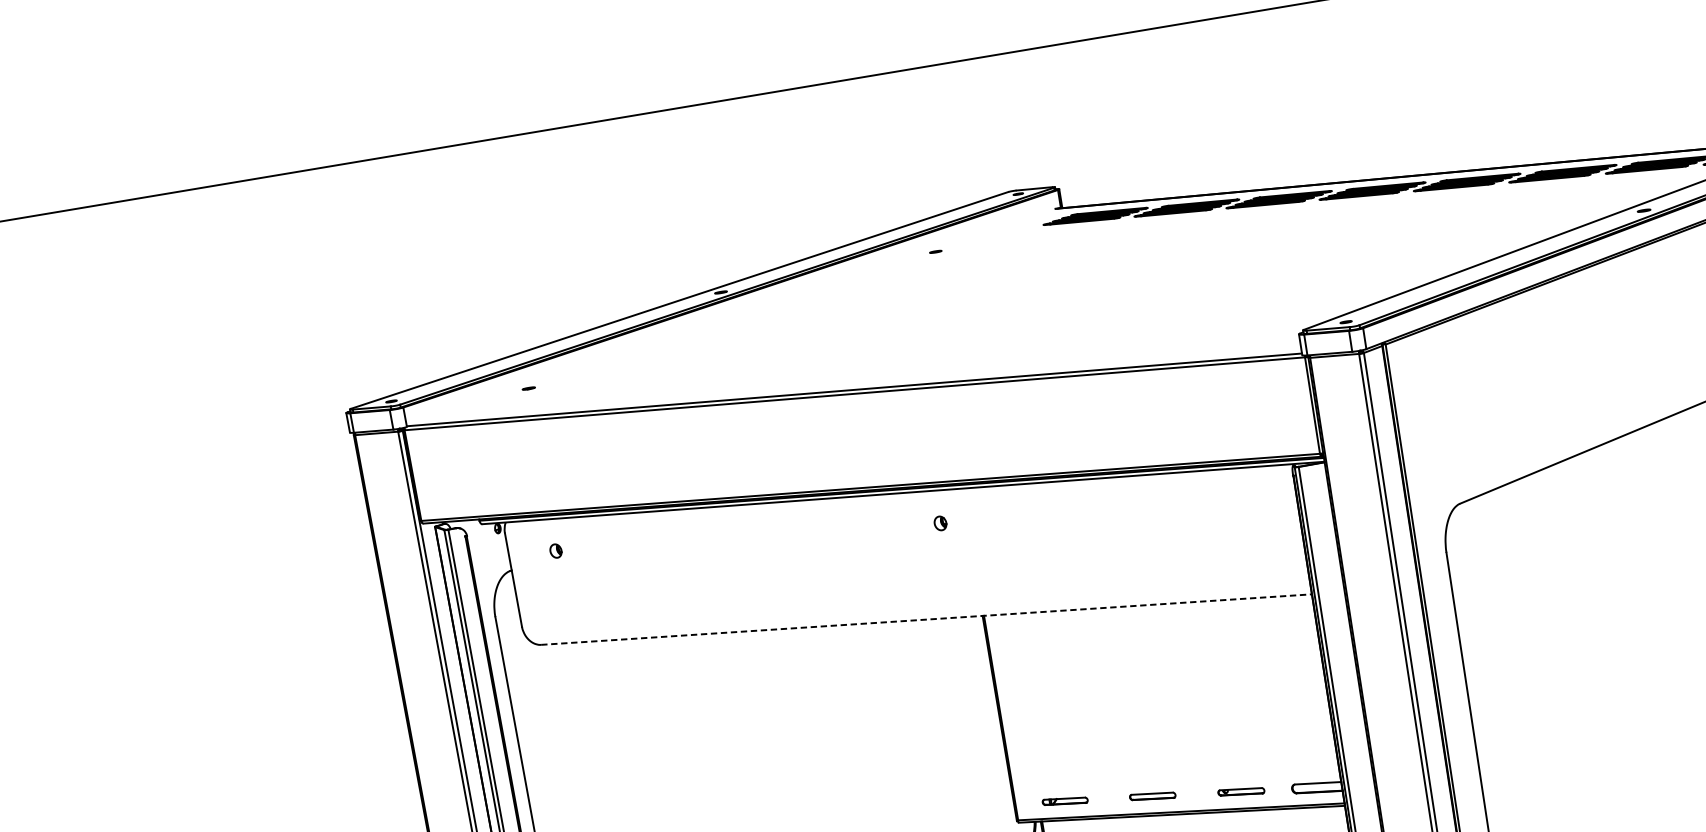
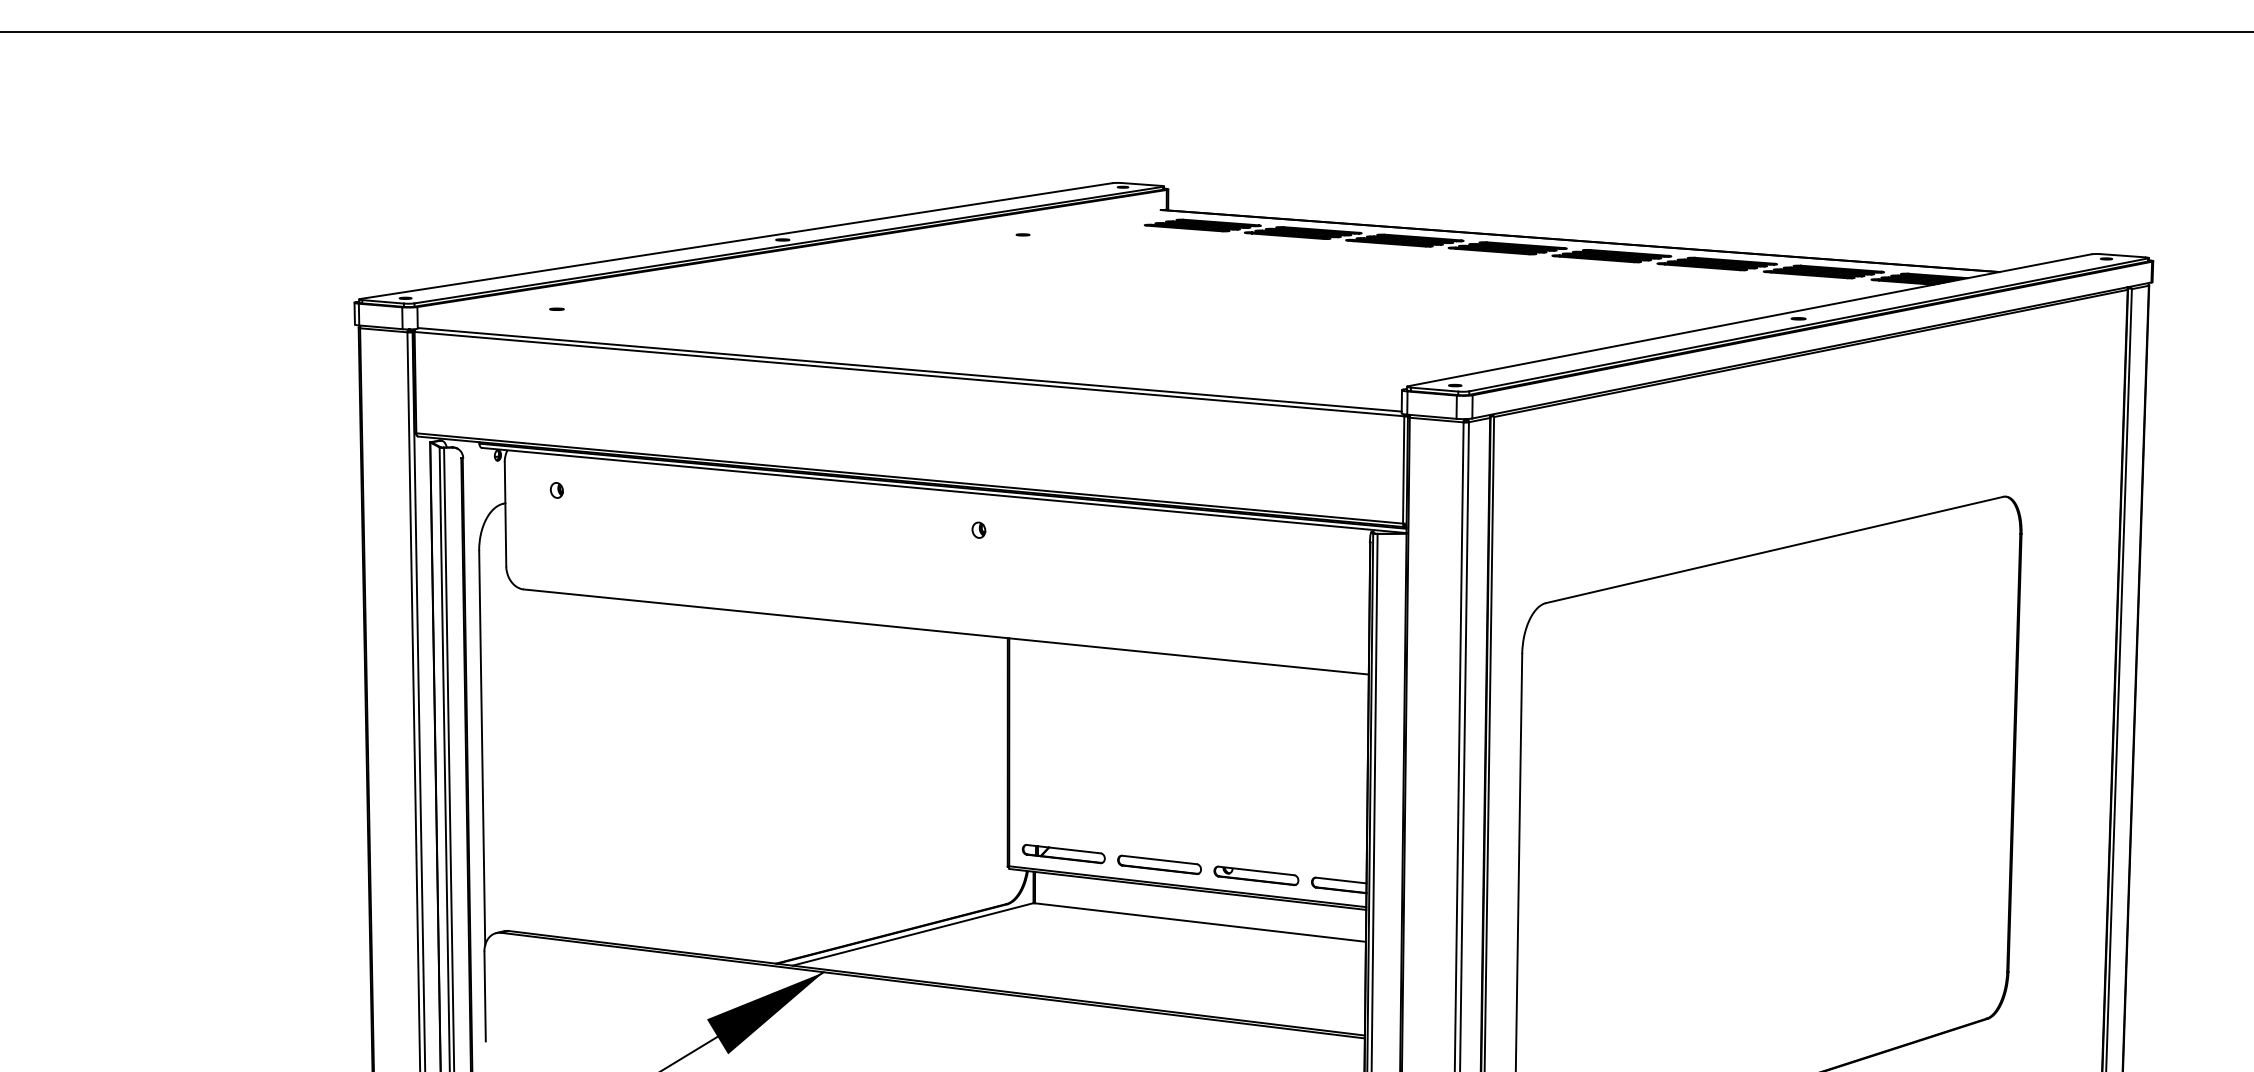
line: (926, 620) -> (946, 632), dashed -> solid
part: (1241, 791) -> (1256, 875), size x1.67
part: (1152, 796) -> (1159, 864), size x1.67
part: (1065, 801) -> (1063, 854), size x1.67

